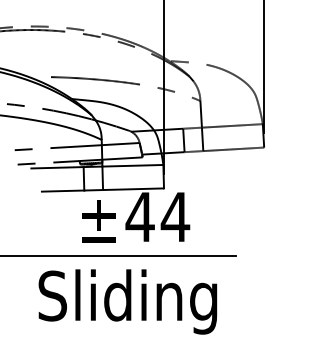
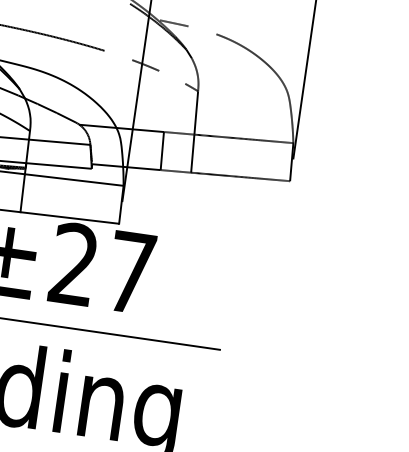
text: (157, 216) -> (102, 267), 44 -> 27

